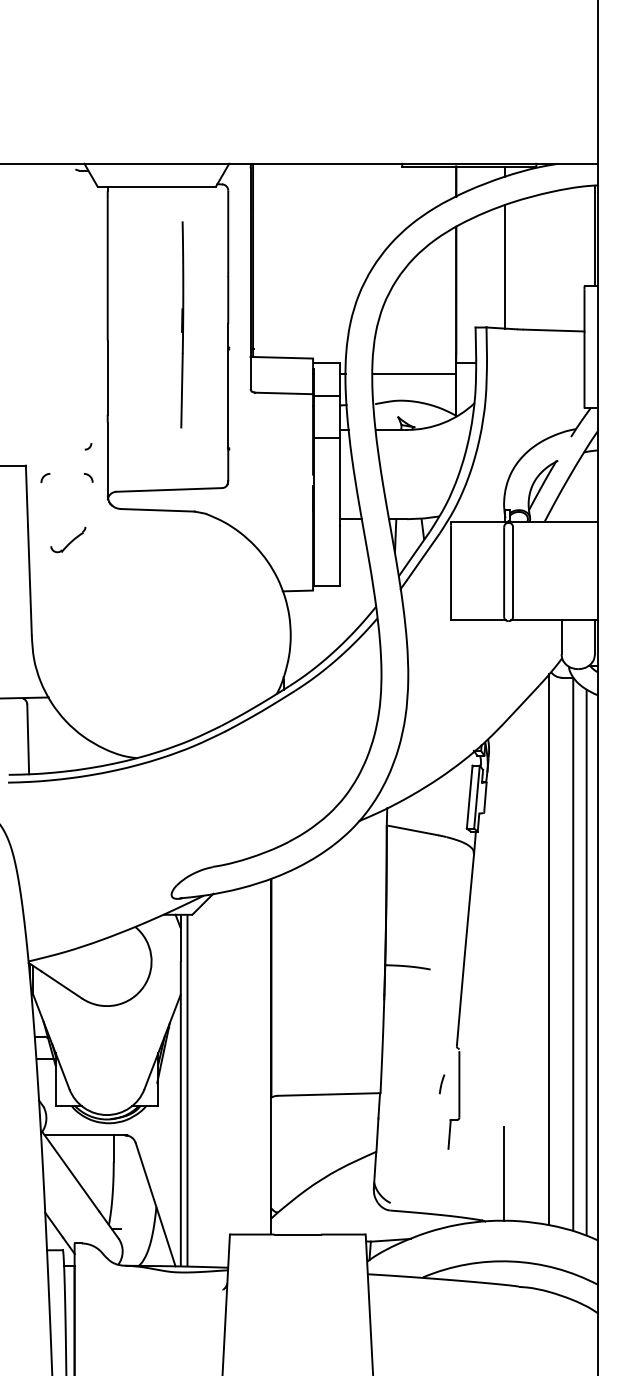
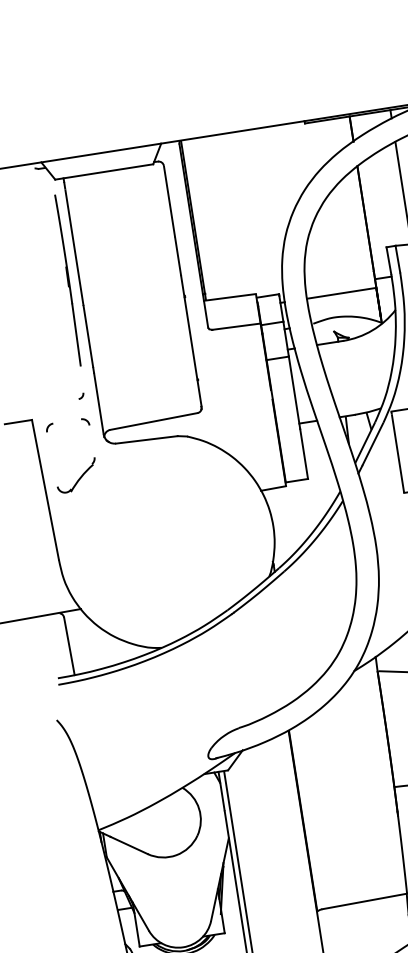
part: (182, 324) -> (68, 280), moved
part: (68, 539) -> (76, 475), size x1.43

